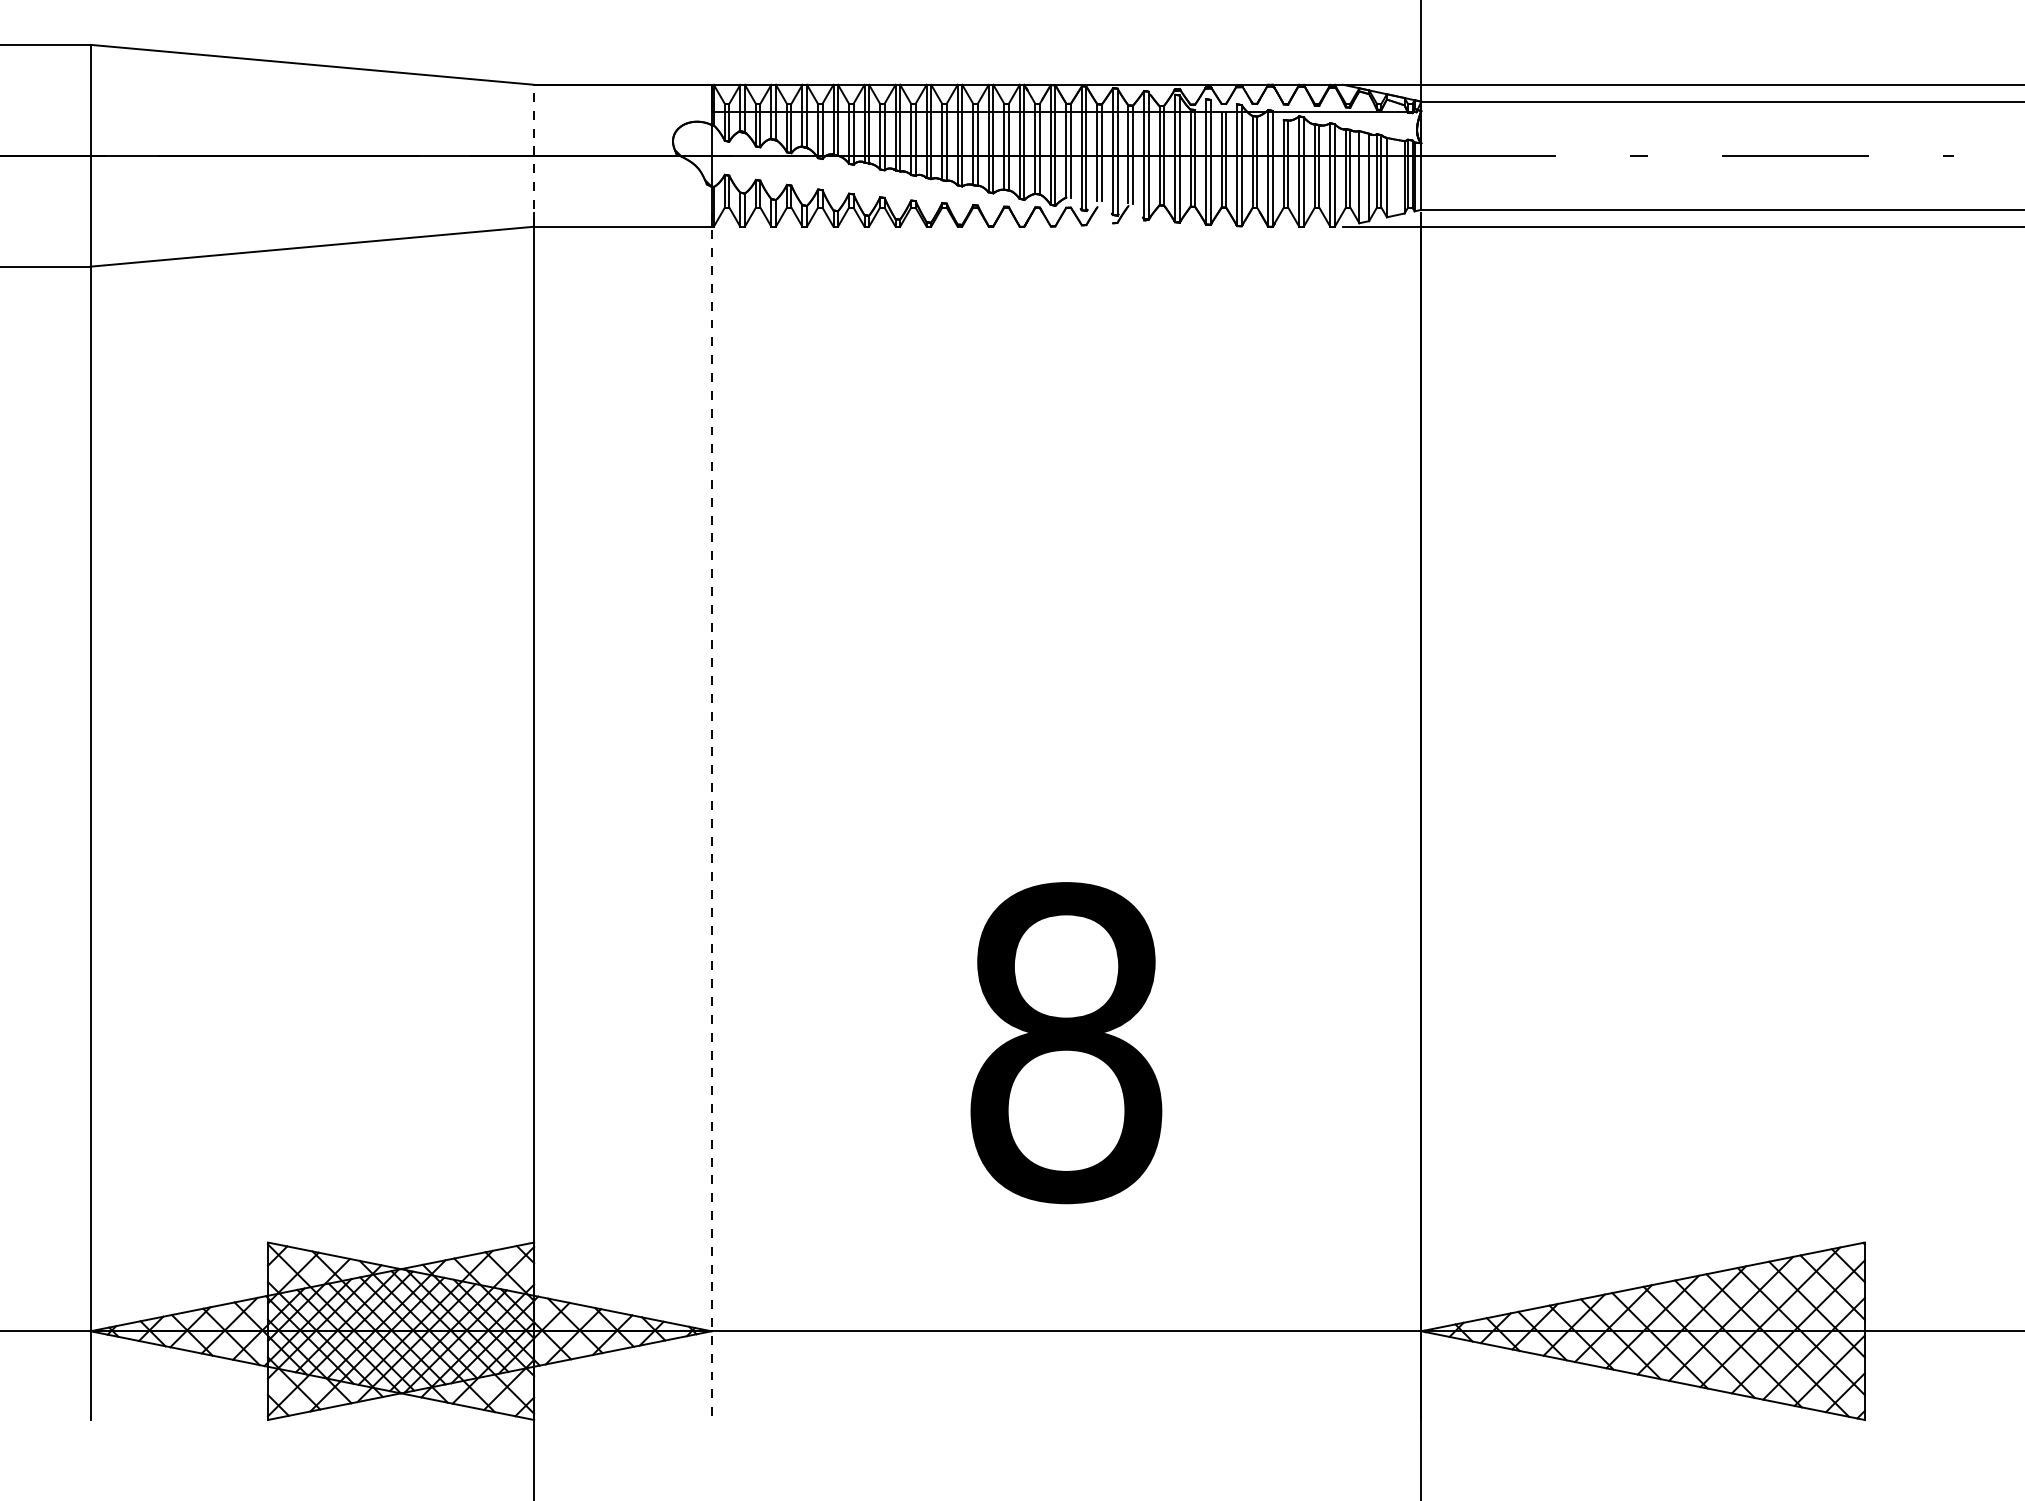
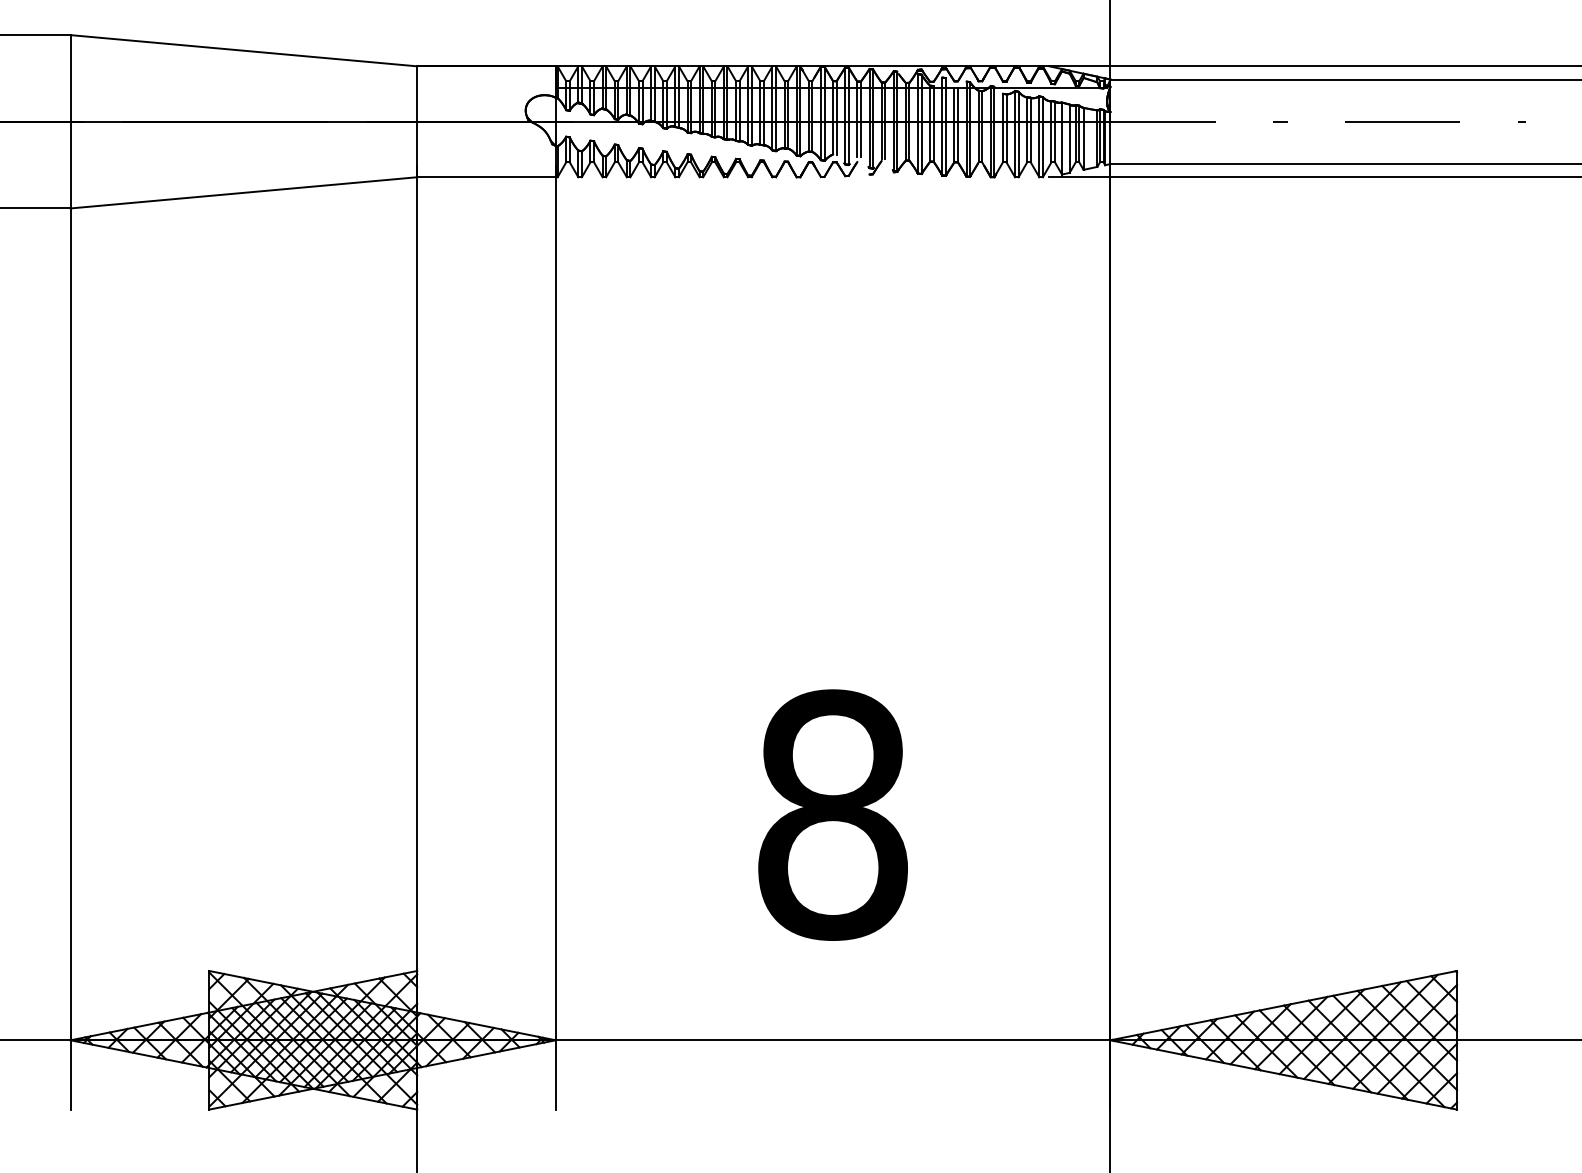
line: (534, 155) -> (417, 121), dashed -> solid
line: (711, 815) -> (555, 637), dashed -> solid

